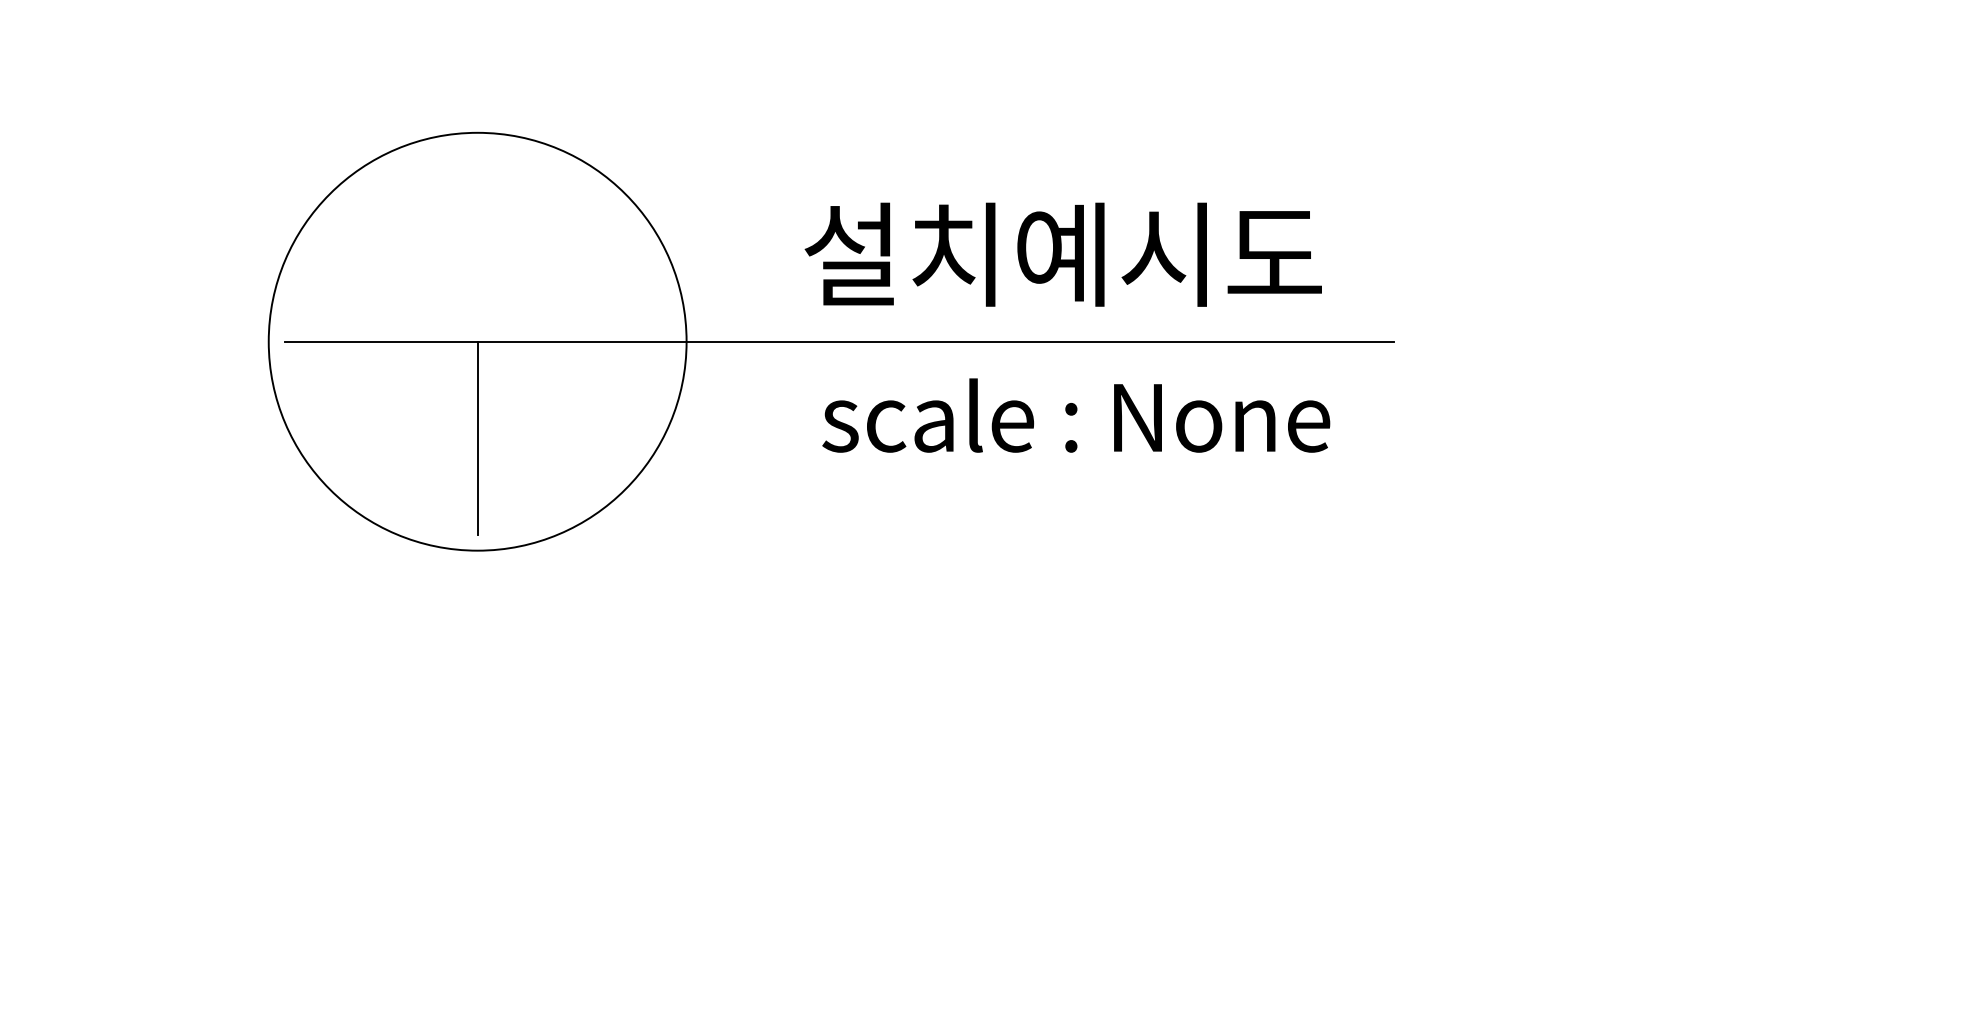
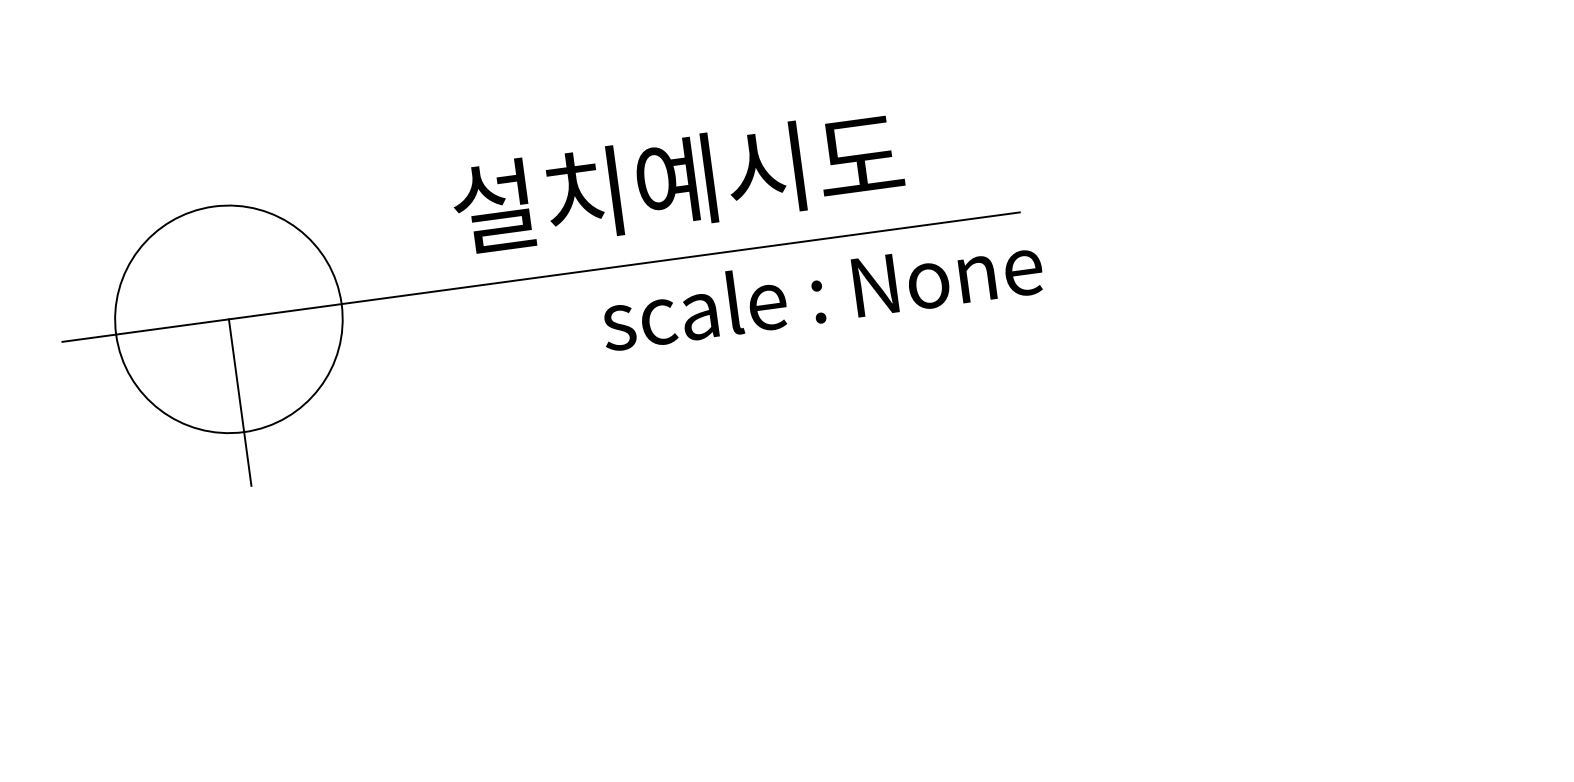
text: (1062, 254) -> (677, 182), moved
circle: (477, 341) -> (228, 319), size x0.62
text: (1076, 415) -> (821, 290), moved

